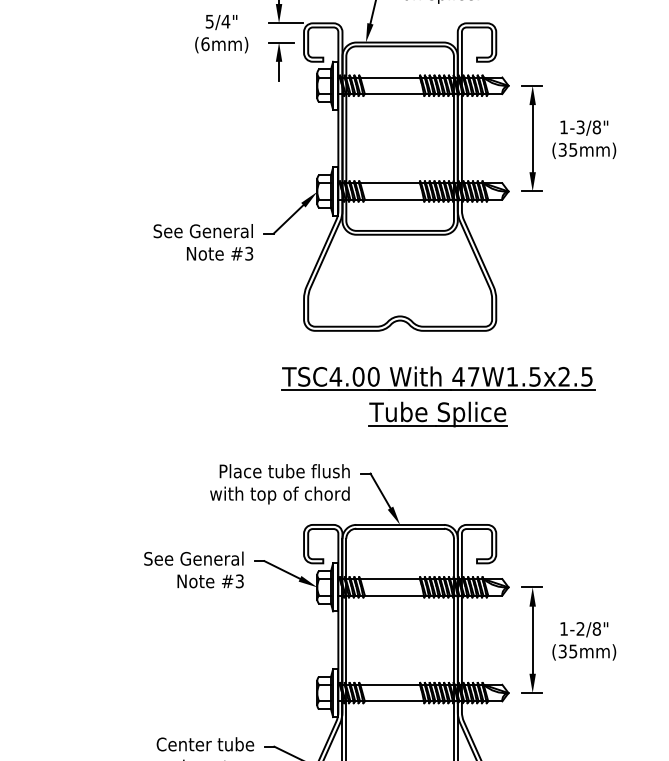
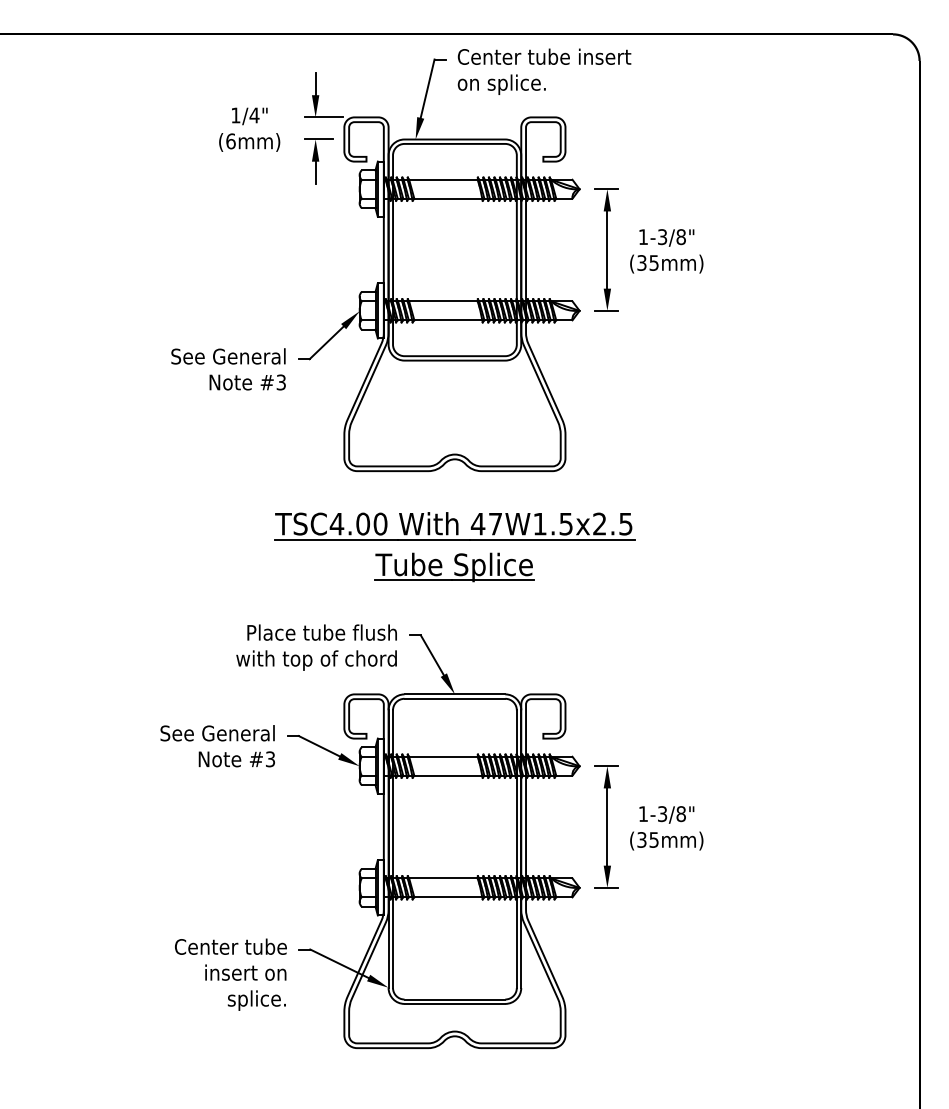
text: (209, 21) -> (235, 115), 5/4" -> 1/4"
part: (438, 391) -> (454, 540), moved
text: (580, 629) -> (662, 814), 1-2/8" -> 1-3/8"

